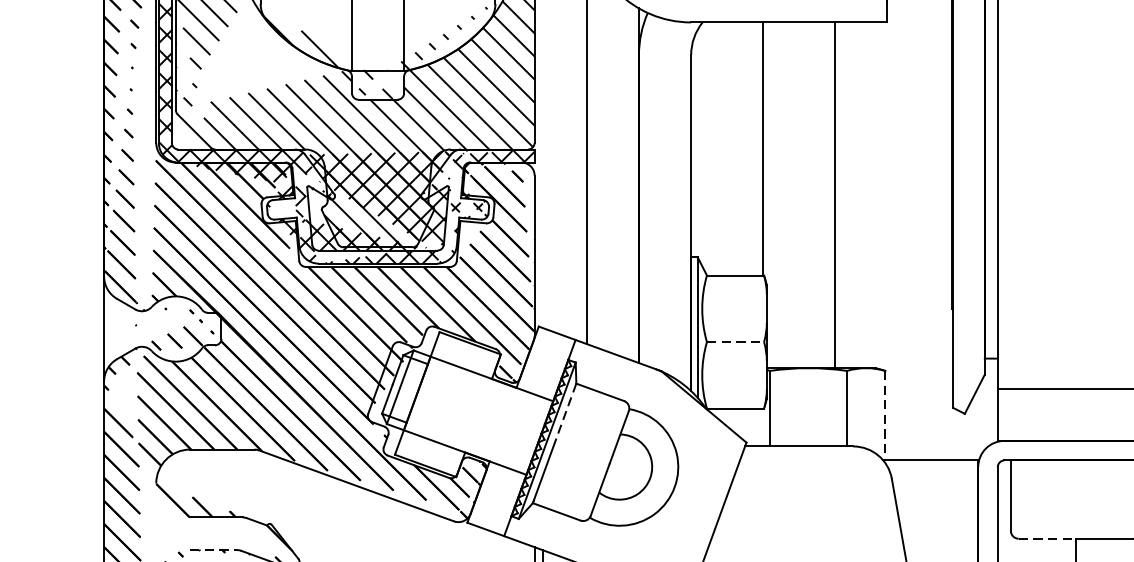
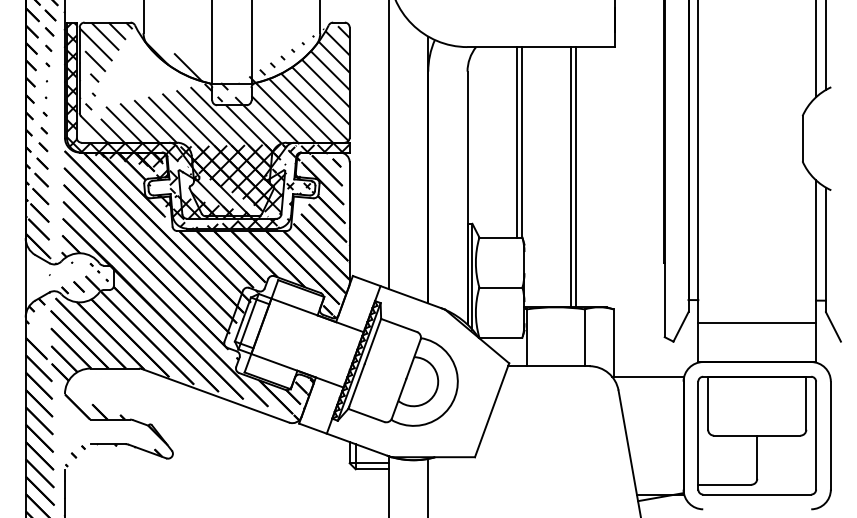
line: (756, 149) -> (516, 142), added
line: (827, 195) -> (570, 177), added
line: (736, 341) -> (501, 287), dashed -> solid
line: (564, 413) -> (372, 341), dashed -> solid
line: (885, 416) -> (613, 343), dashed -> solid
line: (1047, 538) -> (735, 435), dashed -> solid
line: (214, 550) -> (108, 444), dashed -> solid

